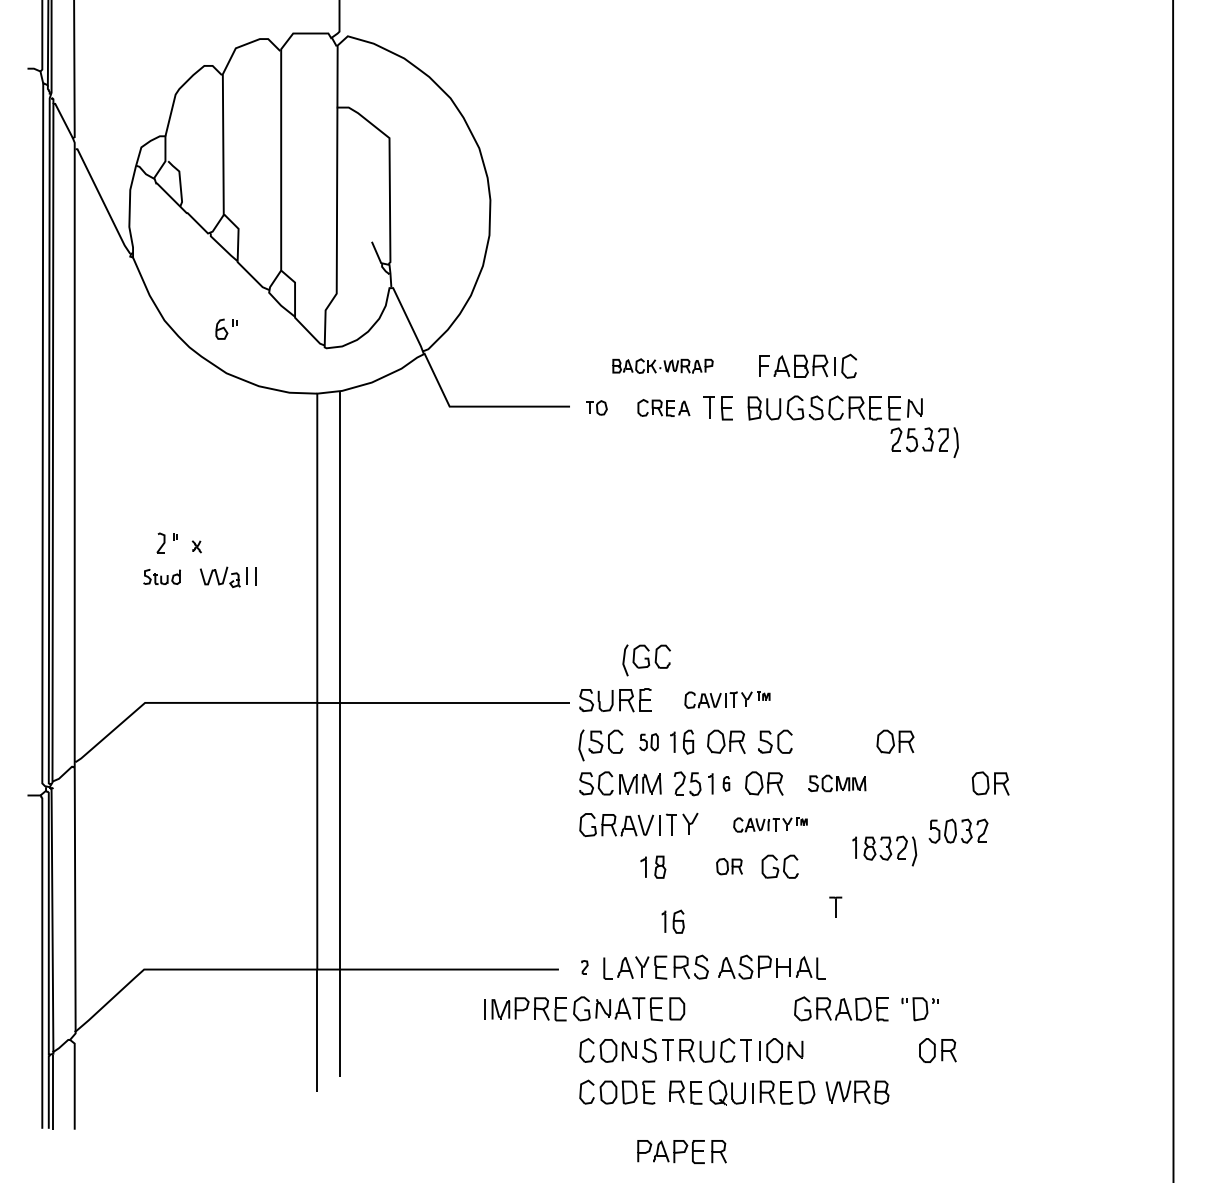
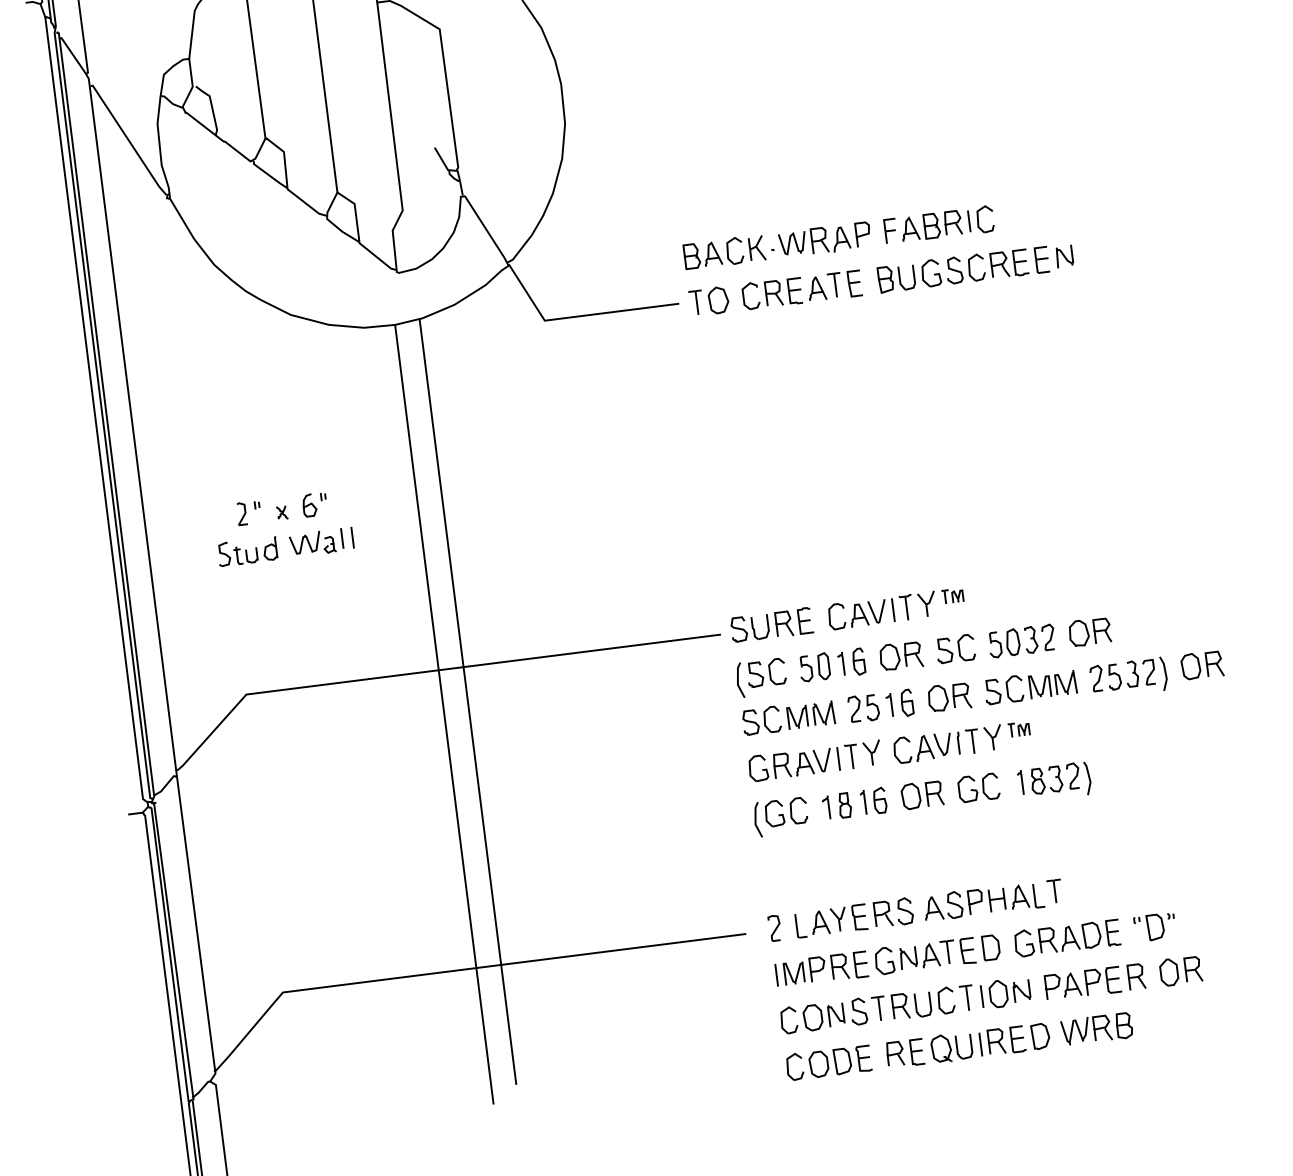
part: (226, 328) -> (314, 503), moved
part: (662, 365) -> (776, 244), size x1.67
part: (596, 407) -> (708, 300), size x1.67
part: (663, 407) -> (783, 291), size x1.43
part: (924, 442) -> (1128, 677), moved
part: (161, 576) -> (246, 551), size x1.43
part: (646, 660) -> (780, 817), moved
part: (727, 700) -> (896, 609), size x1.43
part: (648, 741) -> (814, 666), size x1.43
part: (726, 783) -> (907, 702), size x1.67
part: (837, 783) -> (1031, 686), size x1.43
part: (770, 824) -> (962, 742), size x1.67
part: (958, 830) -> (1021, 640), moved
part: (884, 850) -> (1054, 781), moved
part: (729, 866) -> (922, 794), size x1.43
part: (835, 906) -> (1054, 890), moved
part: (672, 921) -> (873, 801), moved
part: (584, 967) -> (774, 928), size x1.67
part: (584, 1008) -> (887, 960), moved
part: (681, 1151) -> (1094, 981), moved

